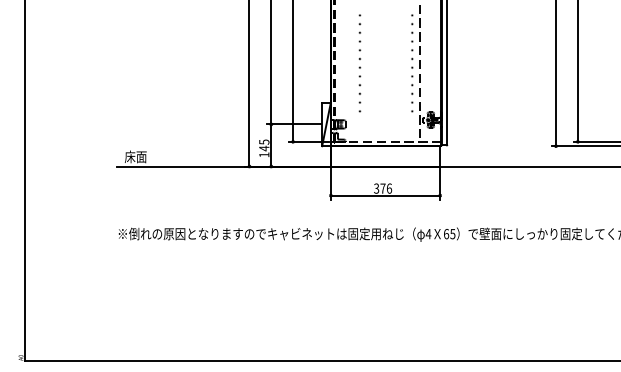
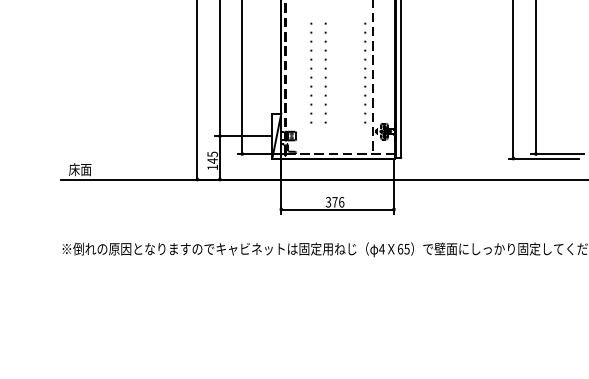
part: (373, 63) -> (325, 73), added

